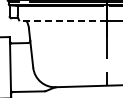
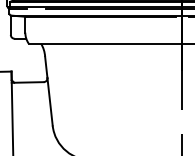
line: (63, 21) -> (106, 44), dashed -> solid

